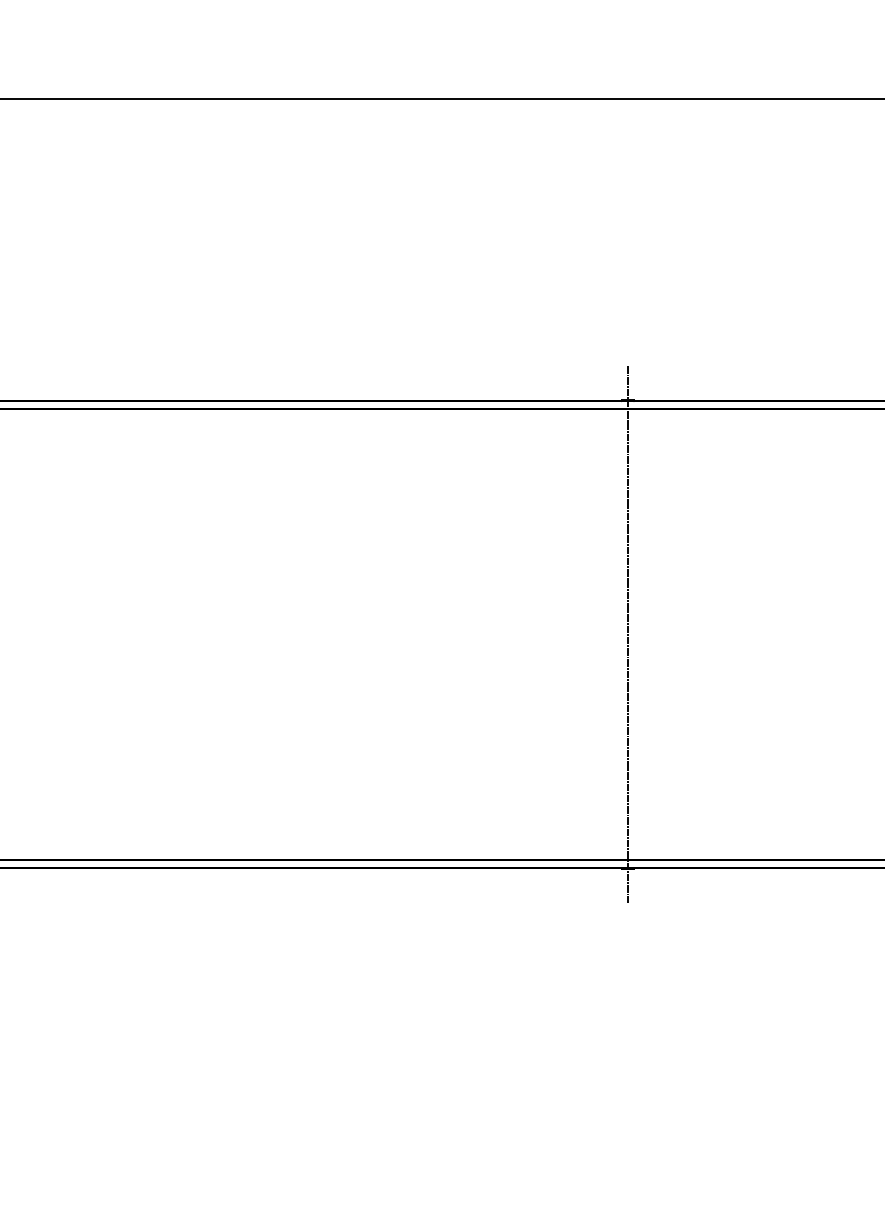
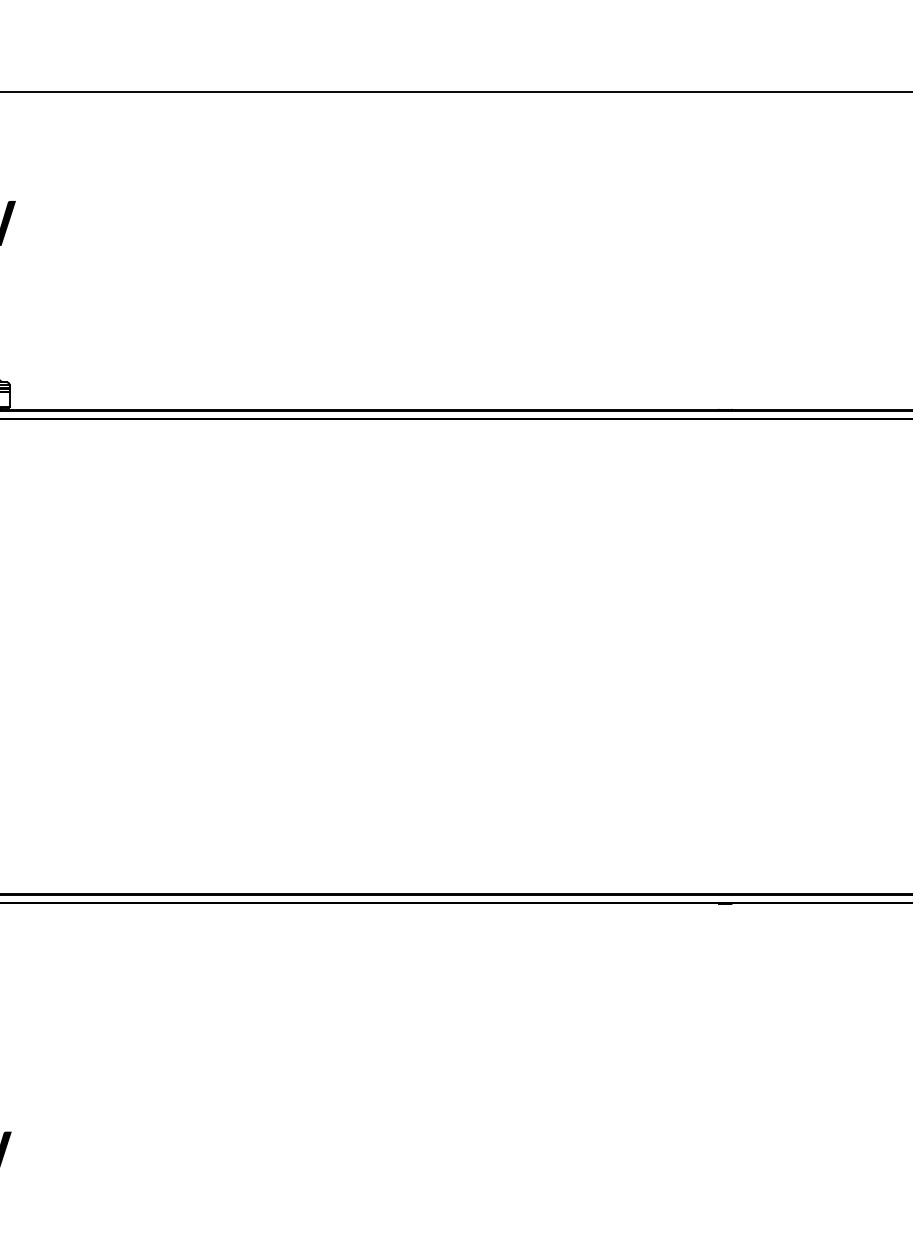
line: (627, 634) -> (725, 656), removed

